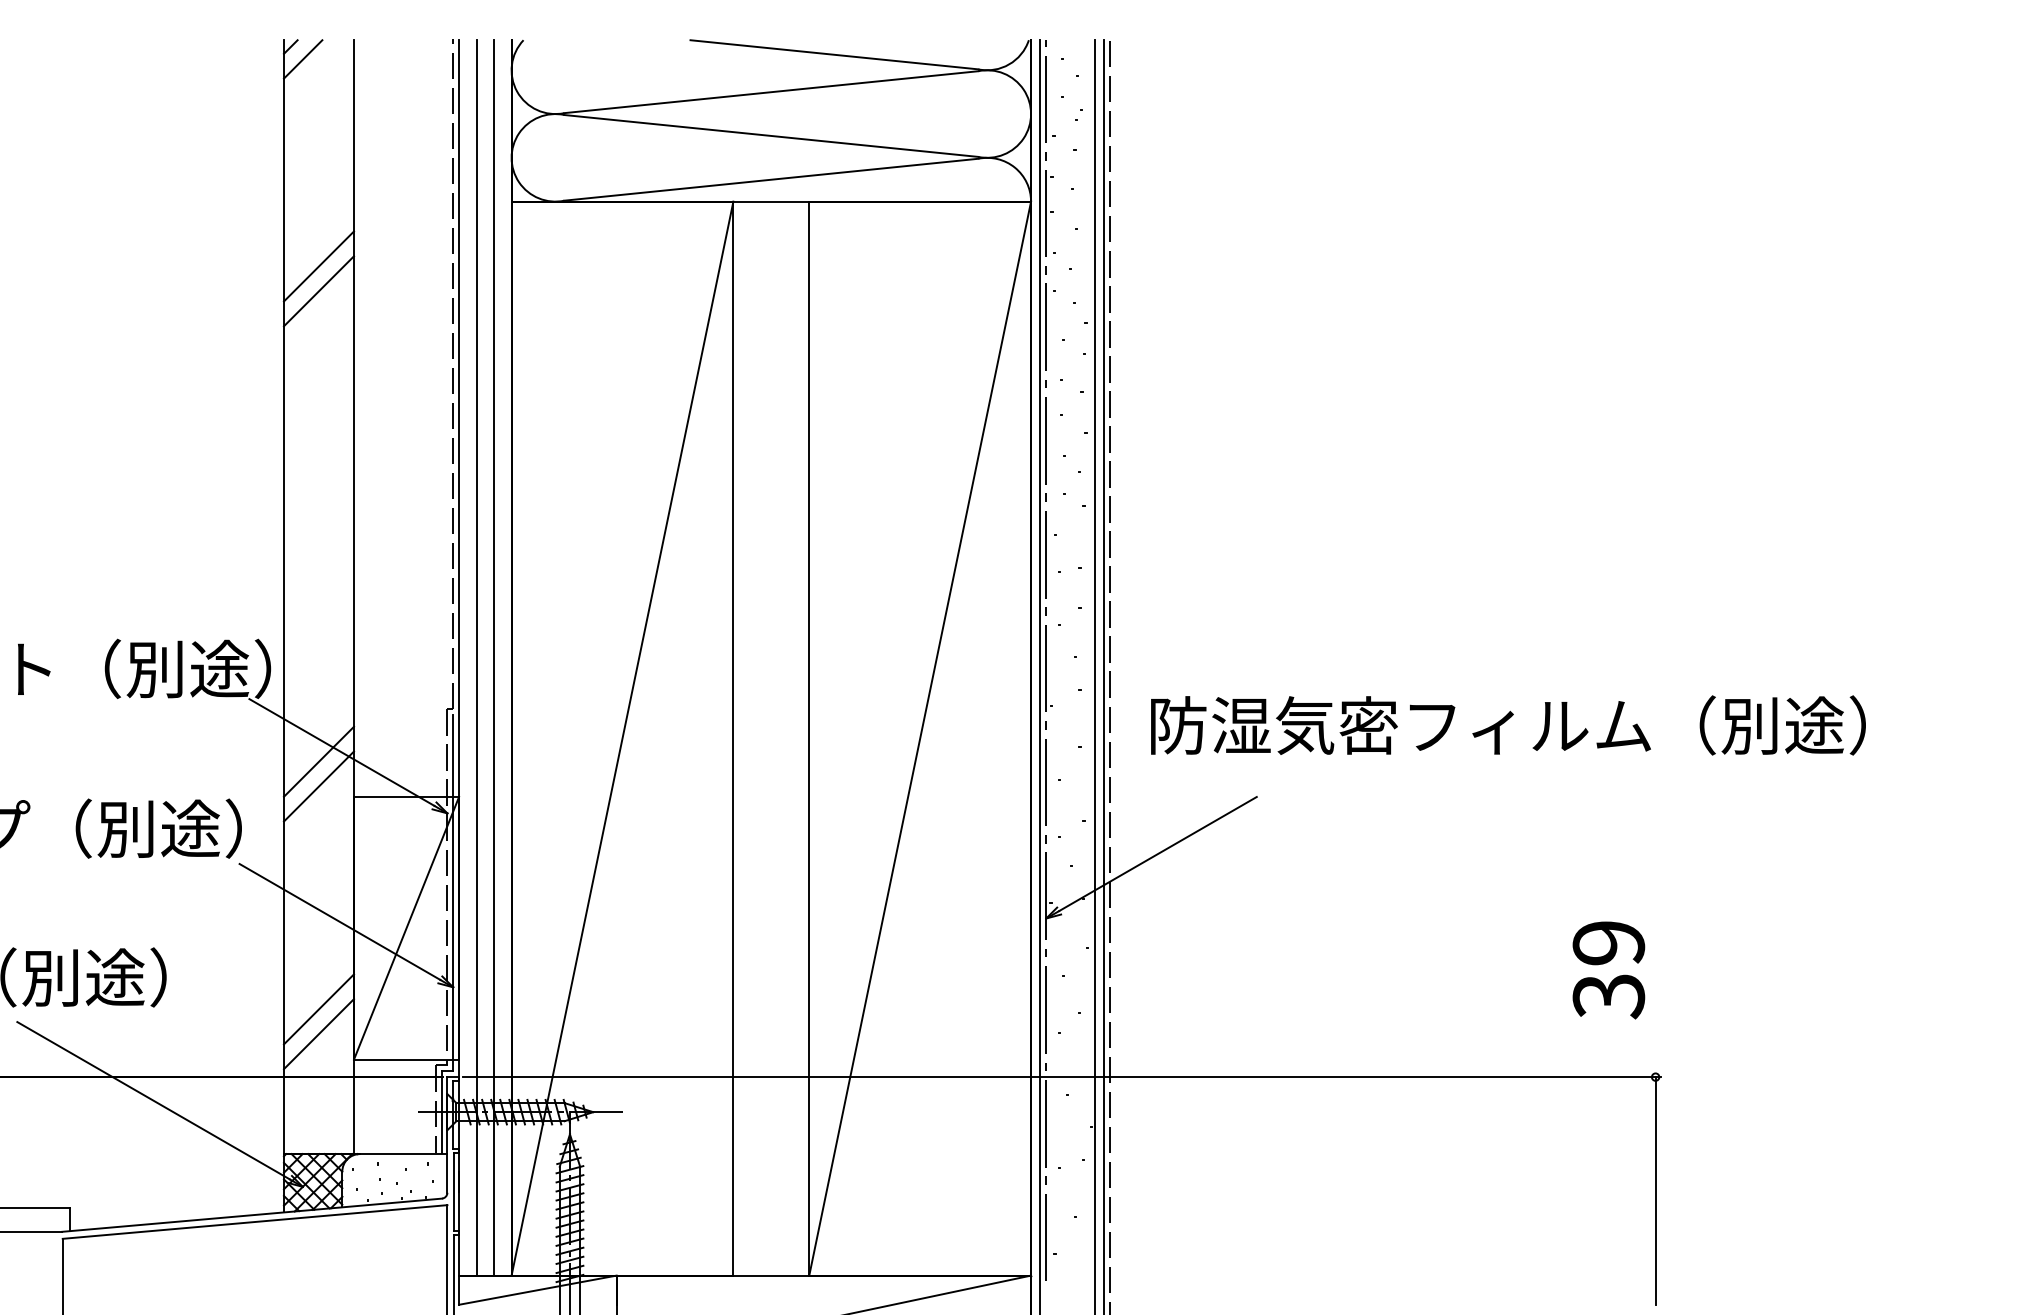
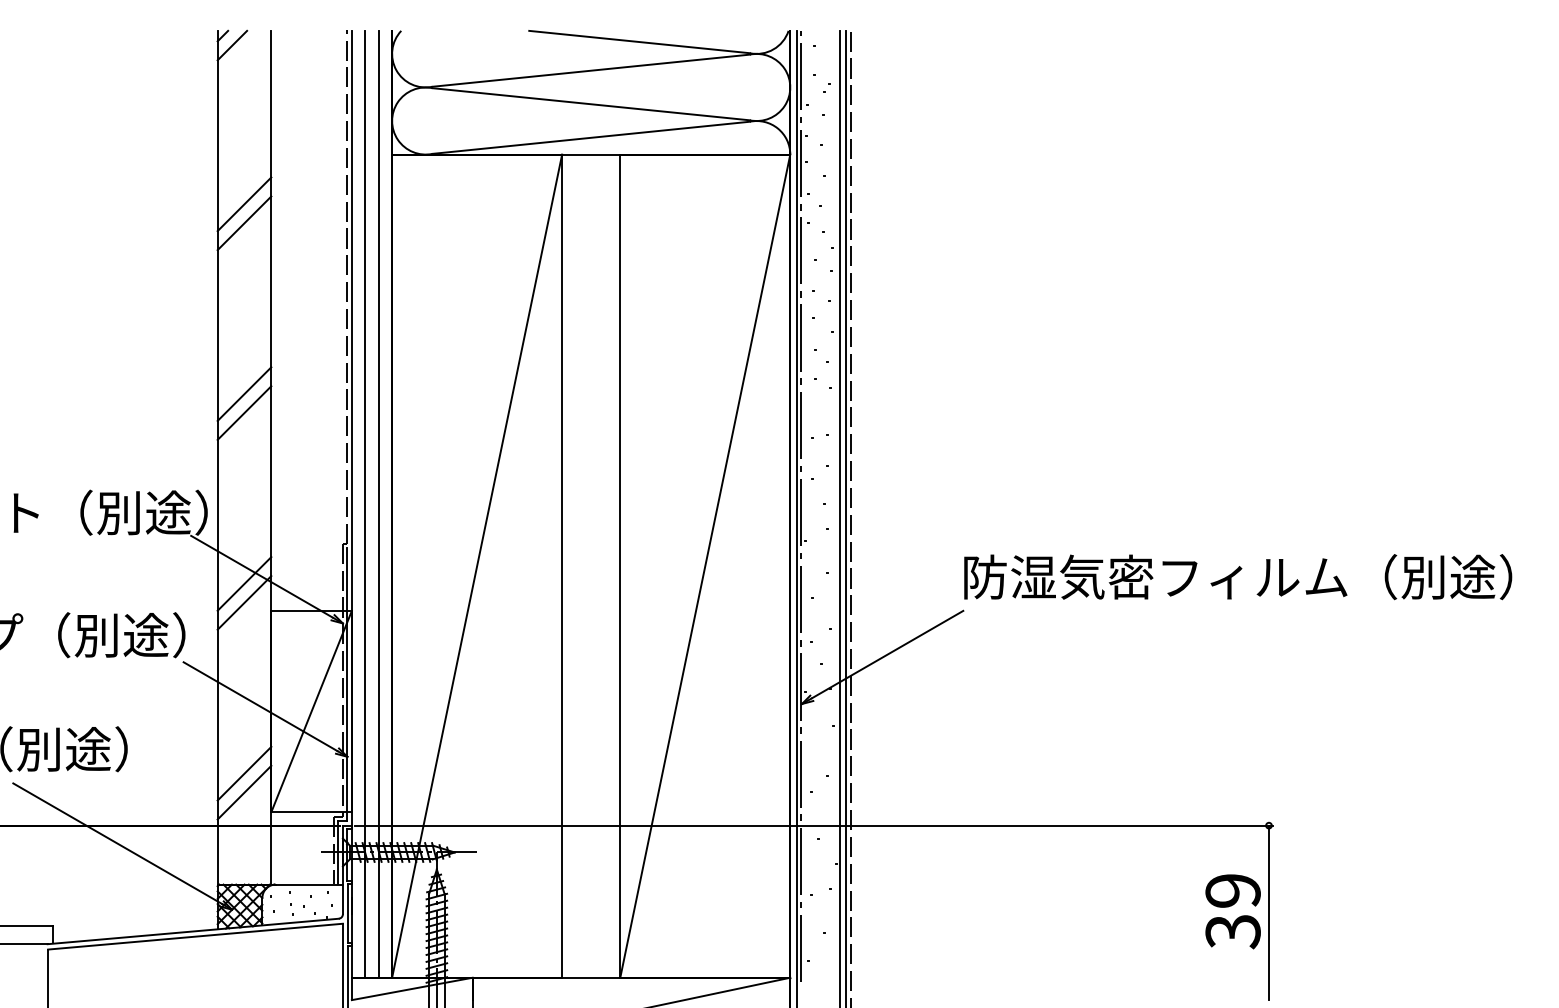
line: (318, 513) -> (244, 393), added
line: (318, 538) -> (244, 412), added
text: (1508, 725) -> (1238, 577), moved
text: (1608, 969) -> (1232, 911), moved

